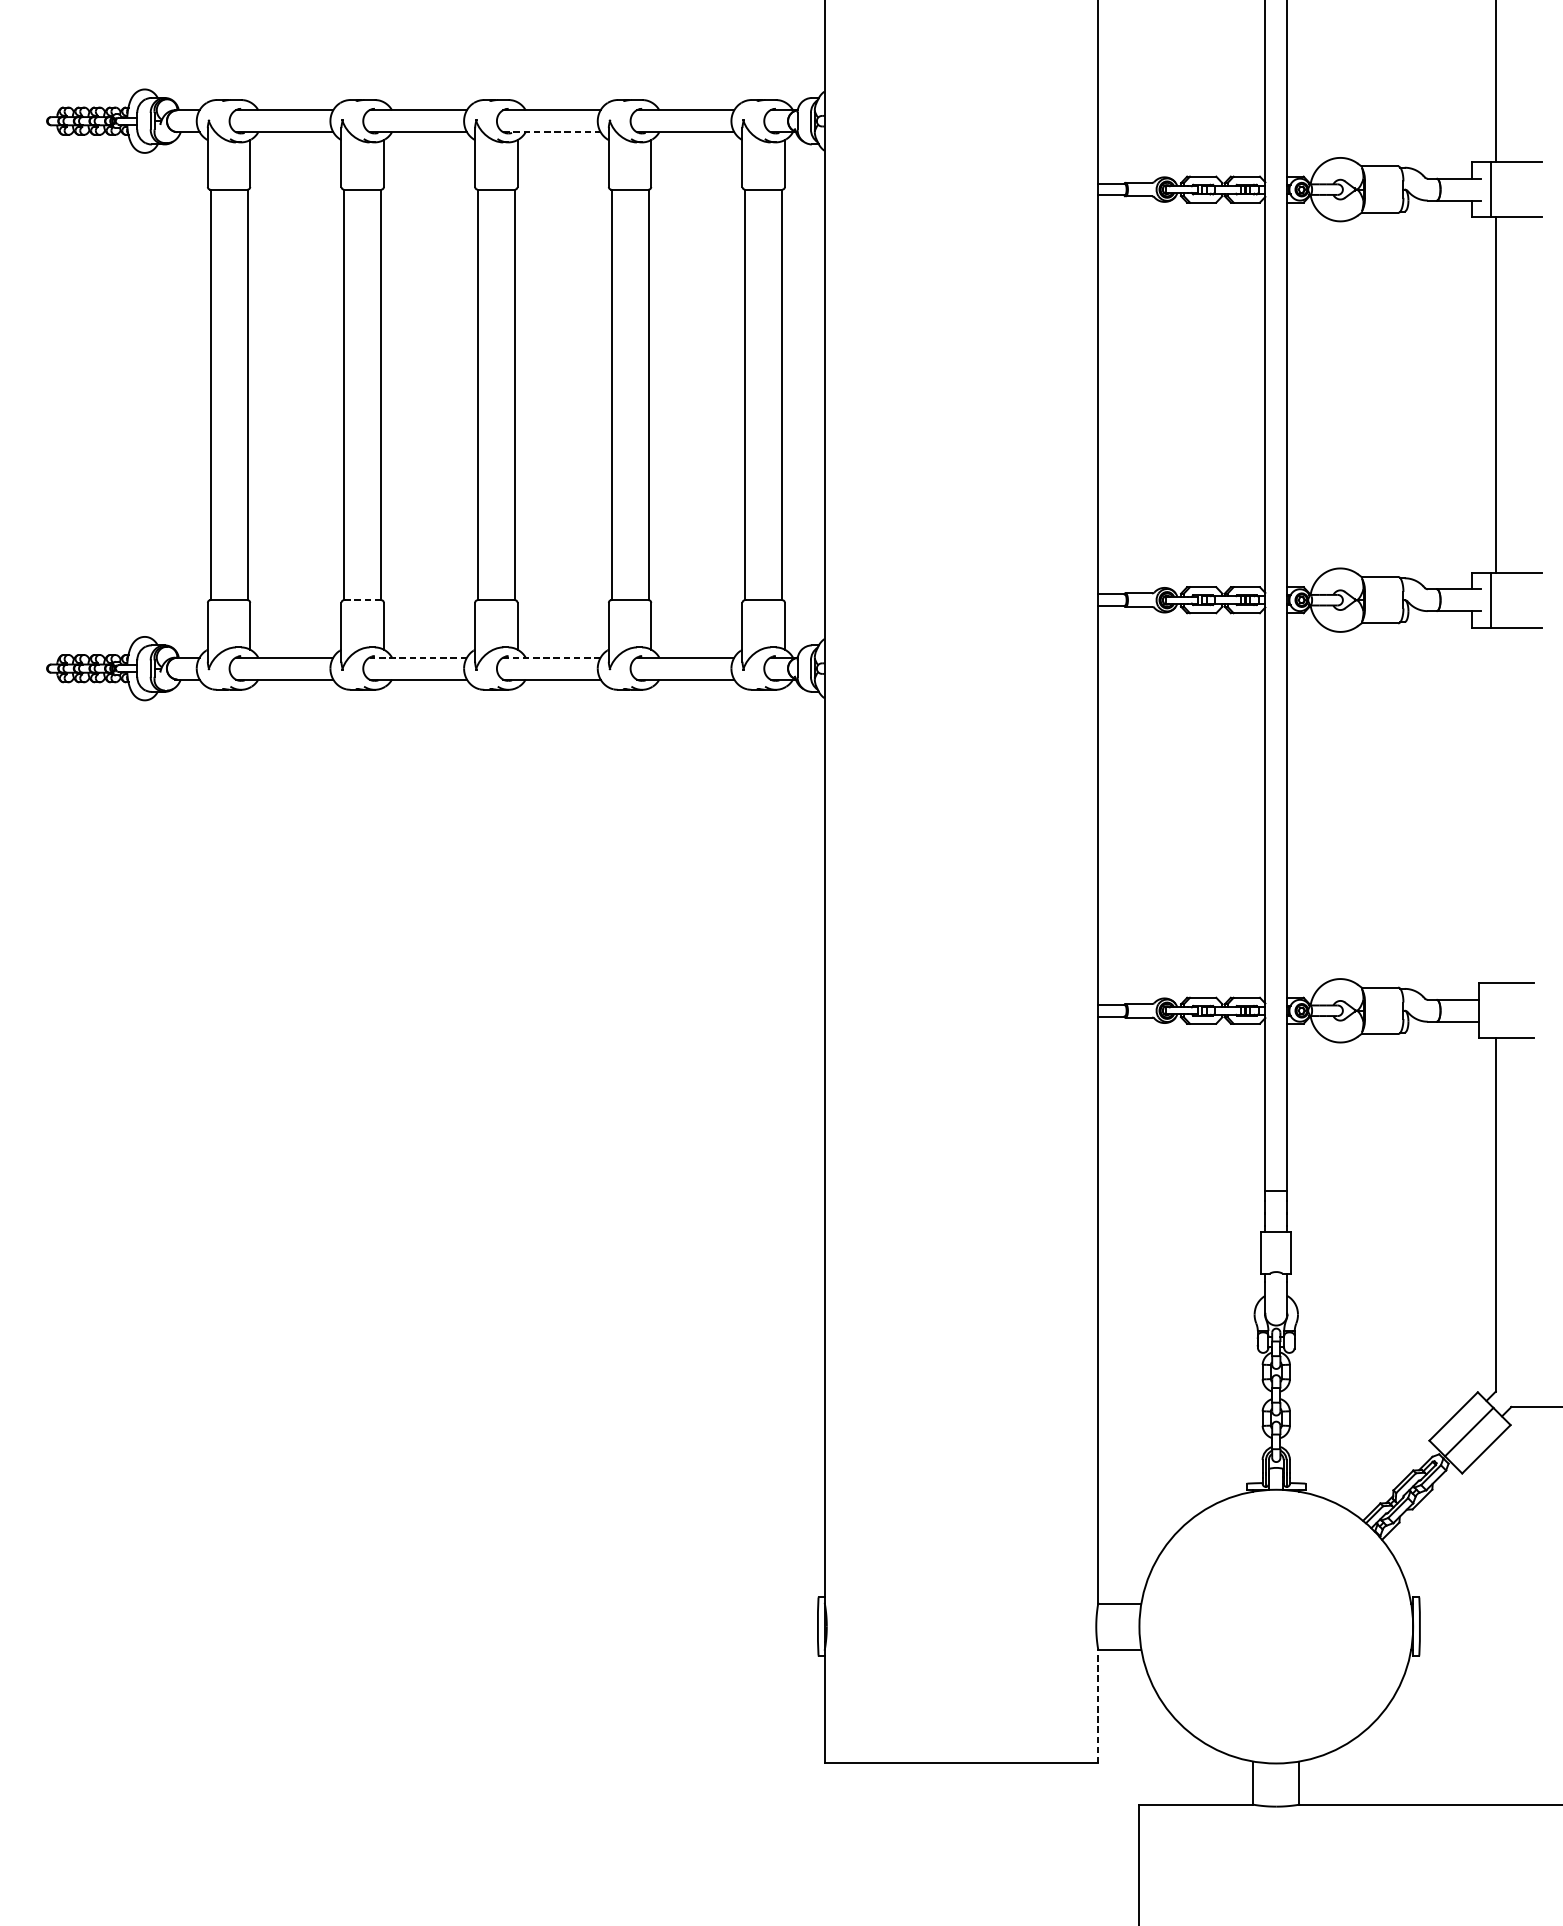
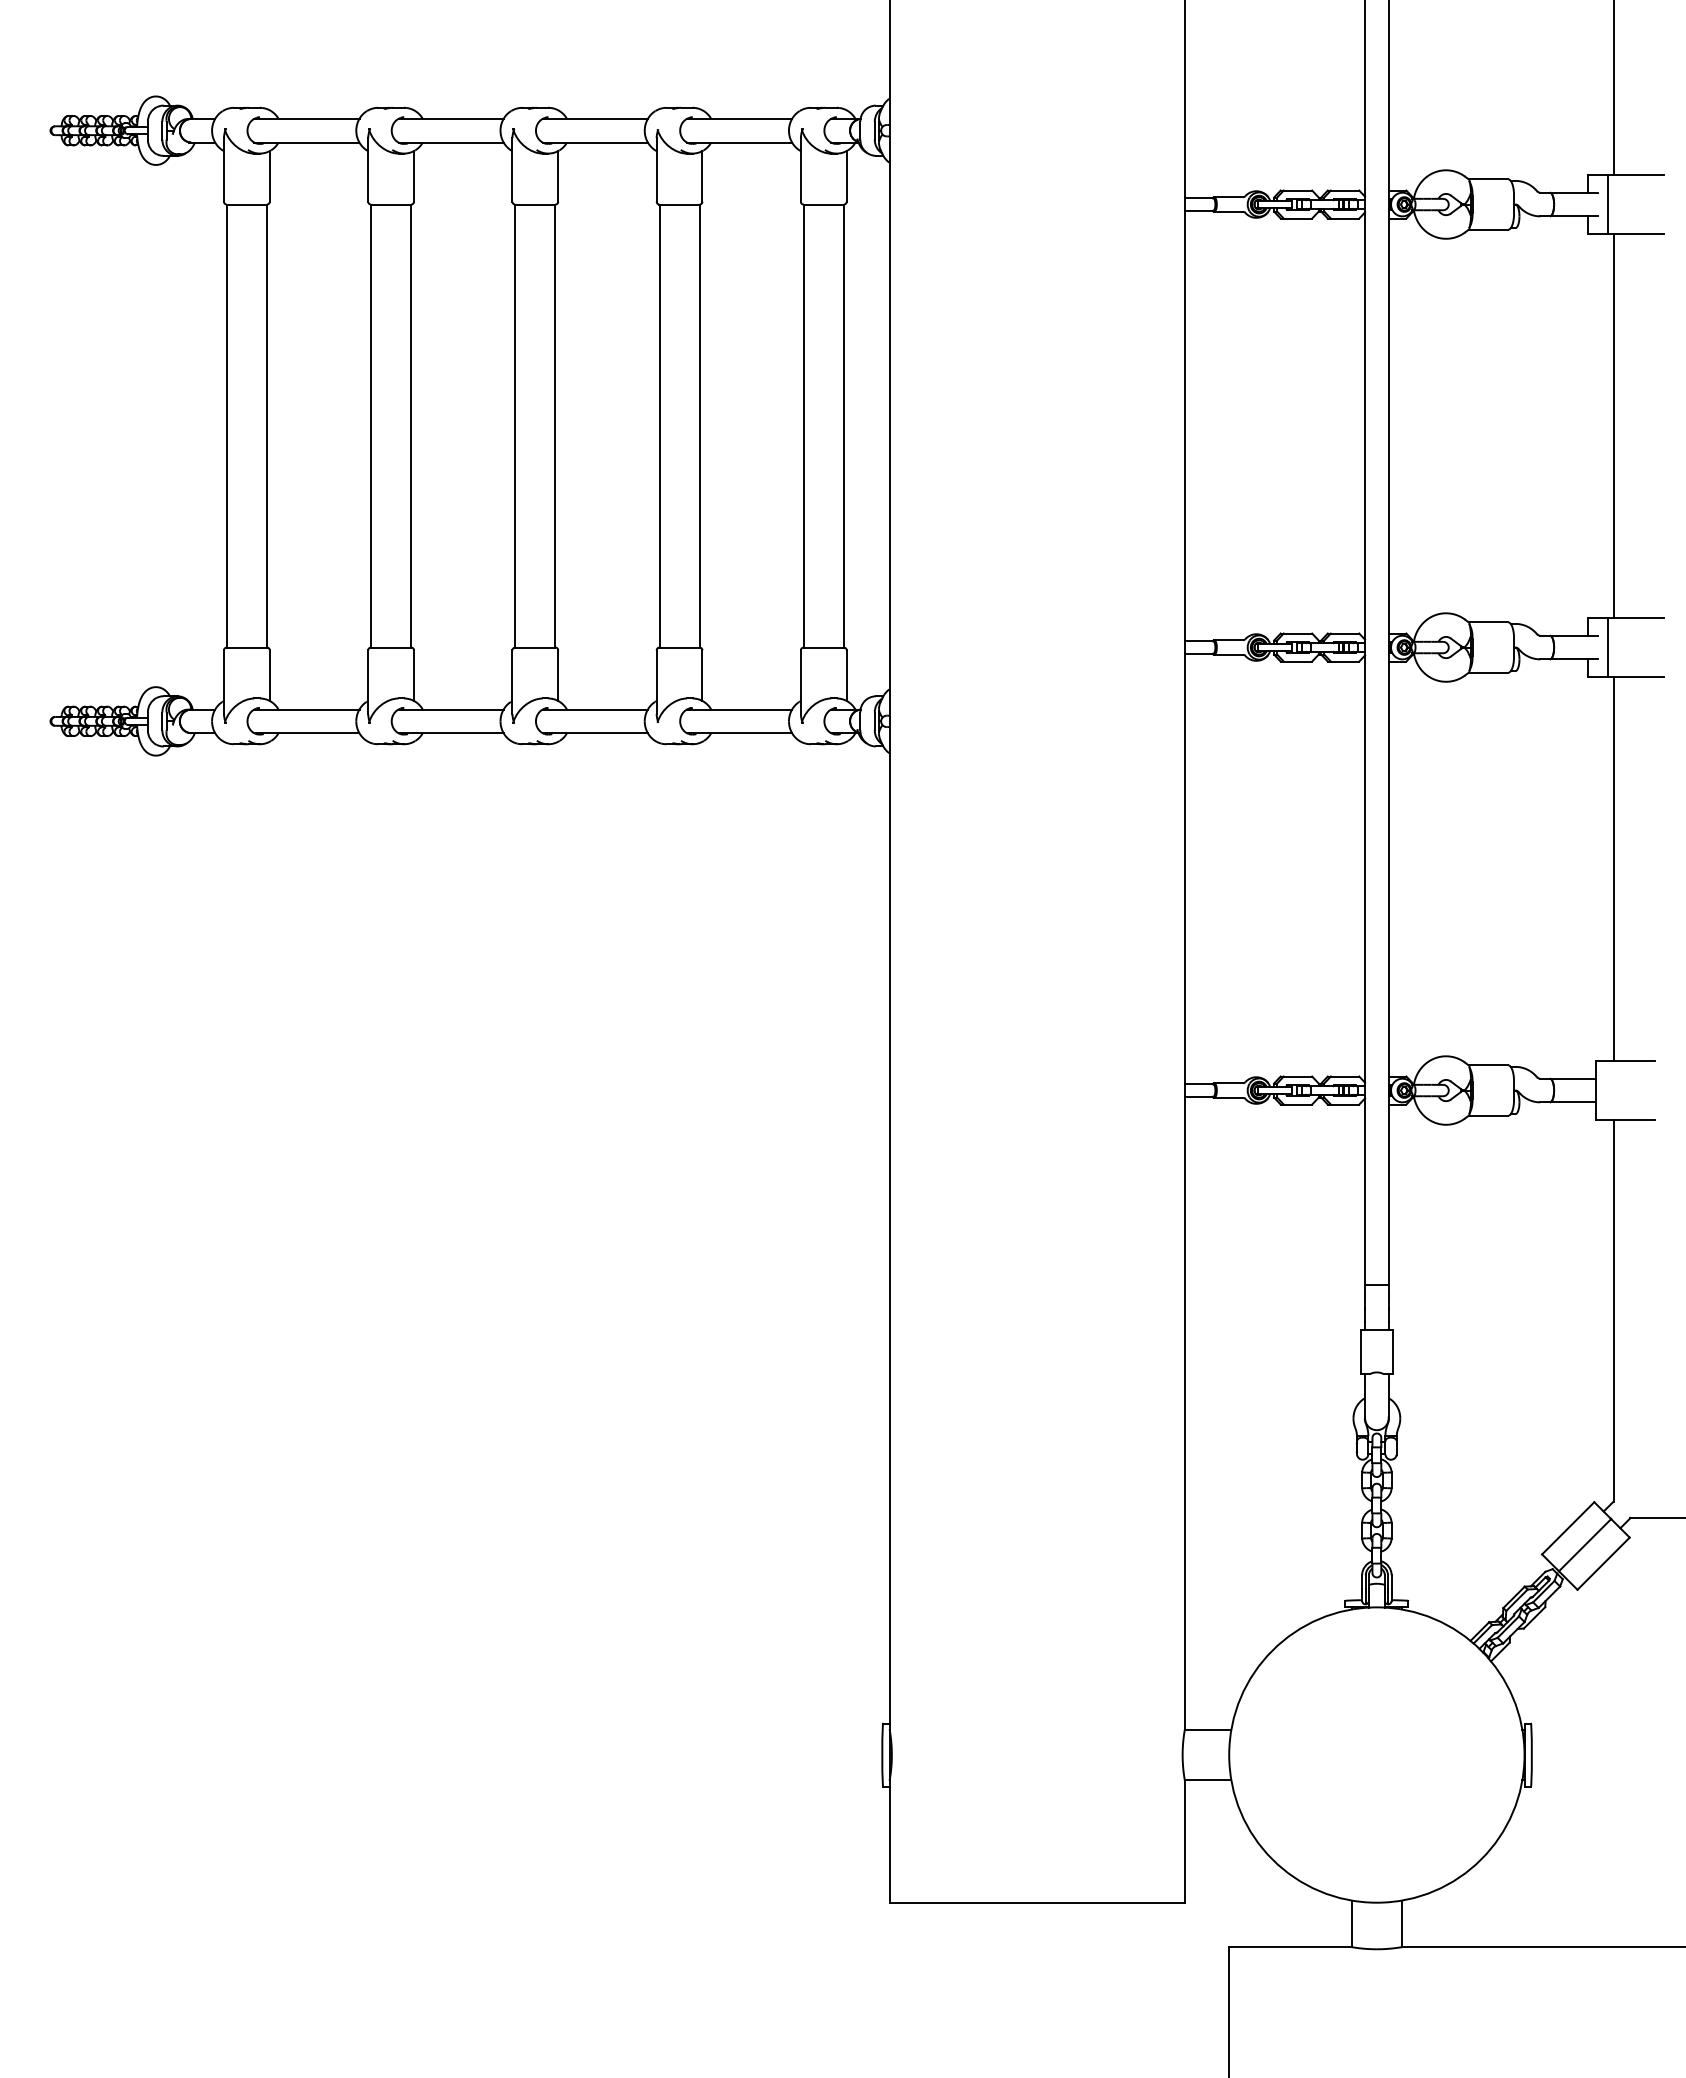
line: (552, 132) -> (595, 142), dashed -> solid
line: (363, 600) -> (391, 647), dashed -> solid
line: (418, 657) -> (451, 709), dashed -> solid
line: (552, 657) -> (595, 709), dashed -> solid
line: (1495, 805) -> (1613, 869), added
line: (1098, 1706) -> (1184, 1841), dashed -> solid

